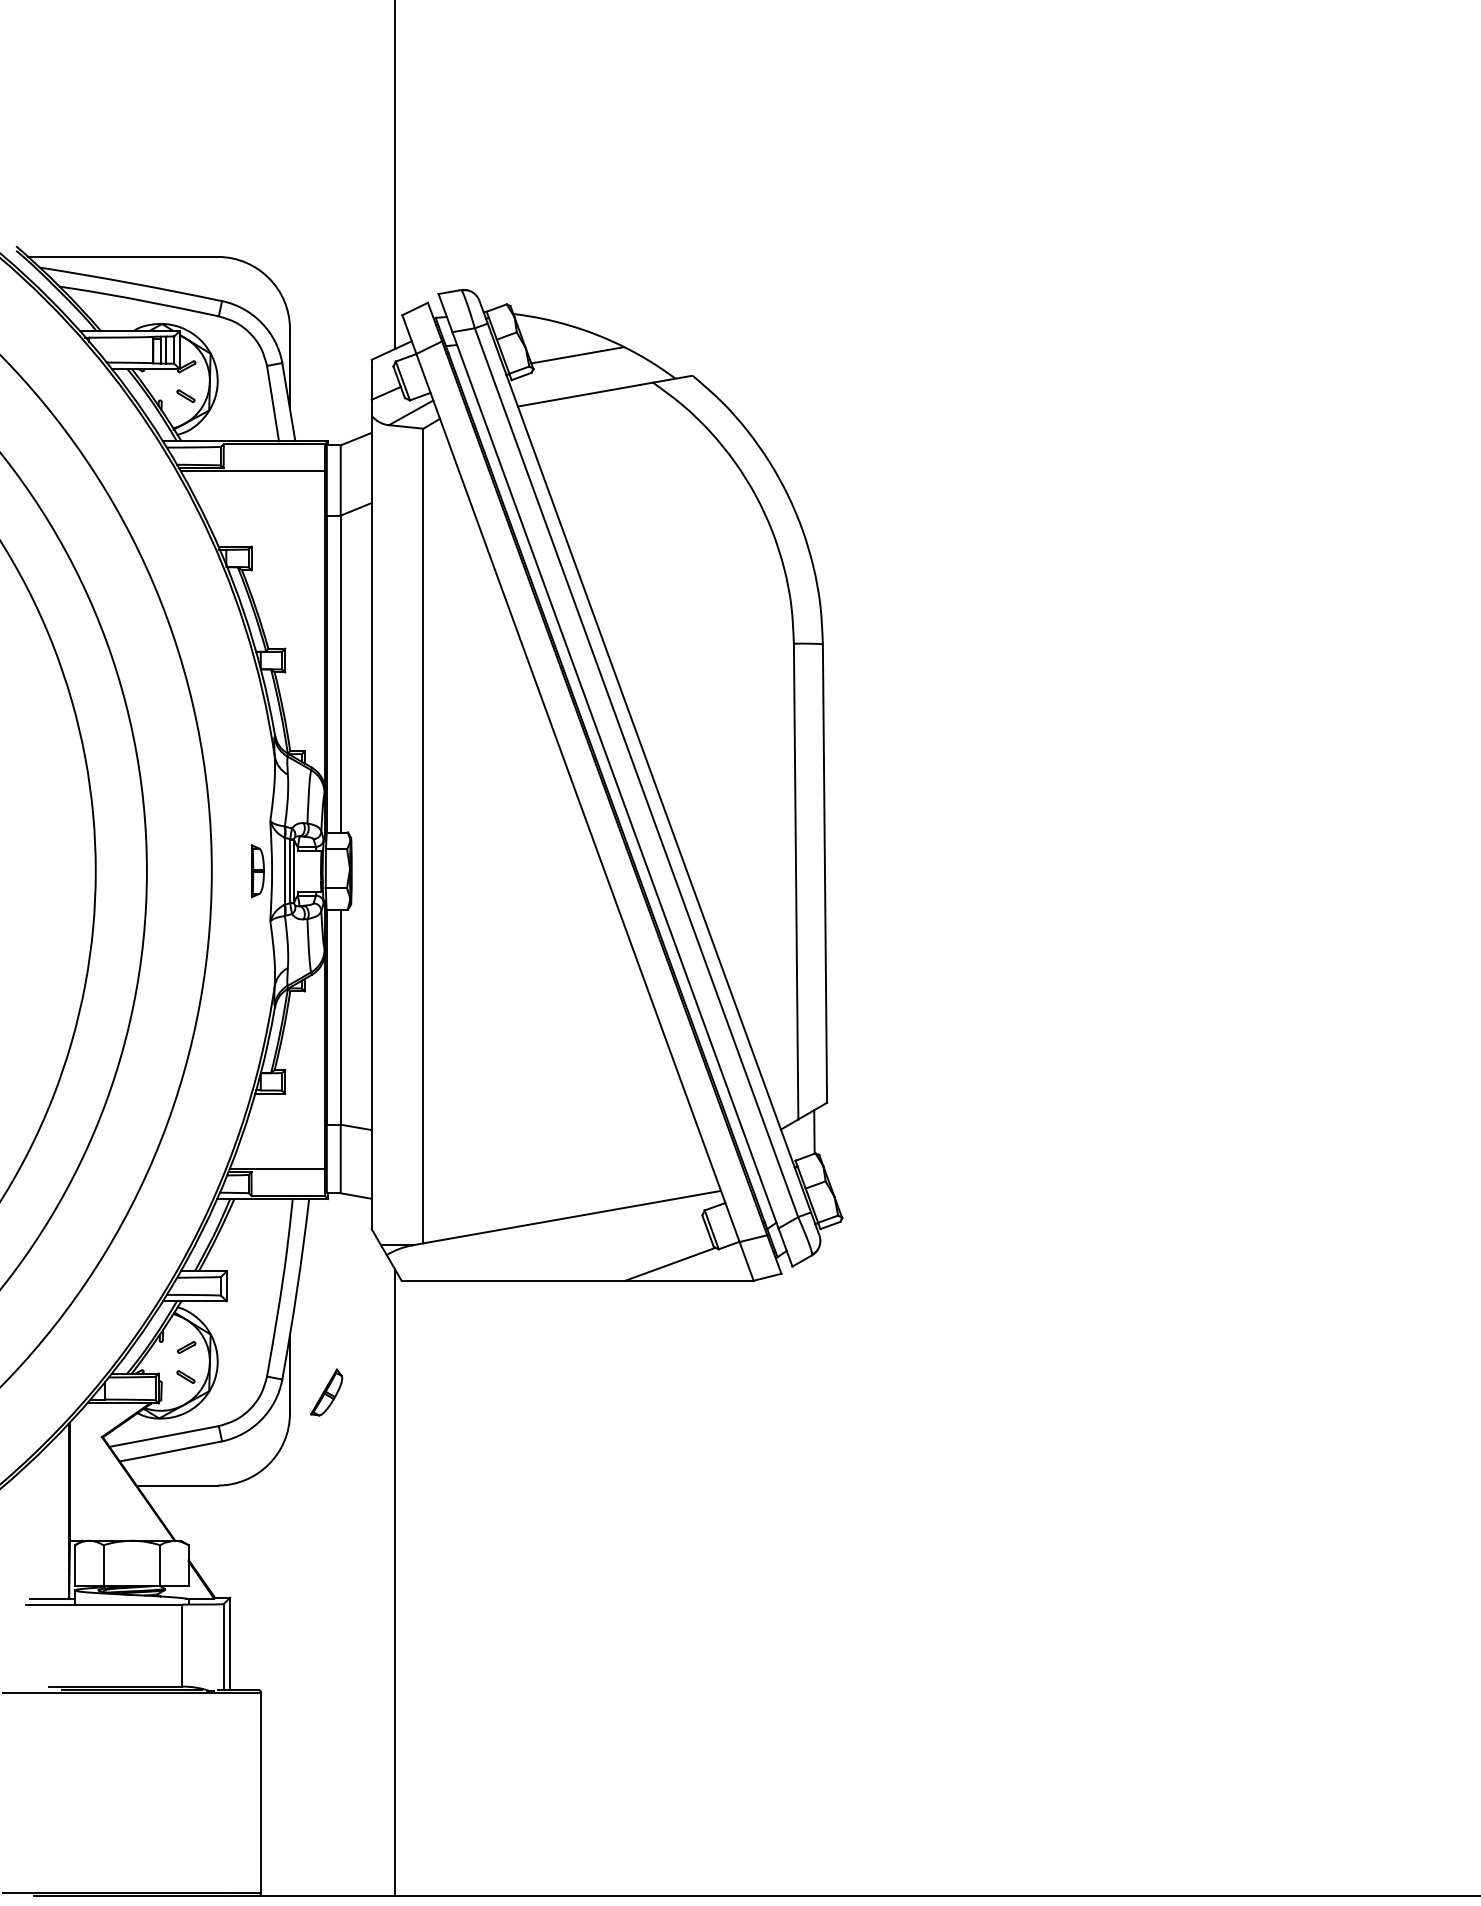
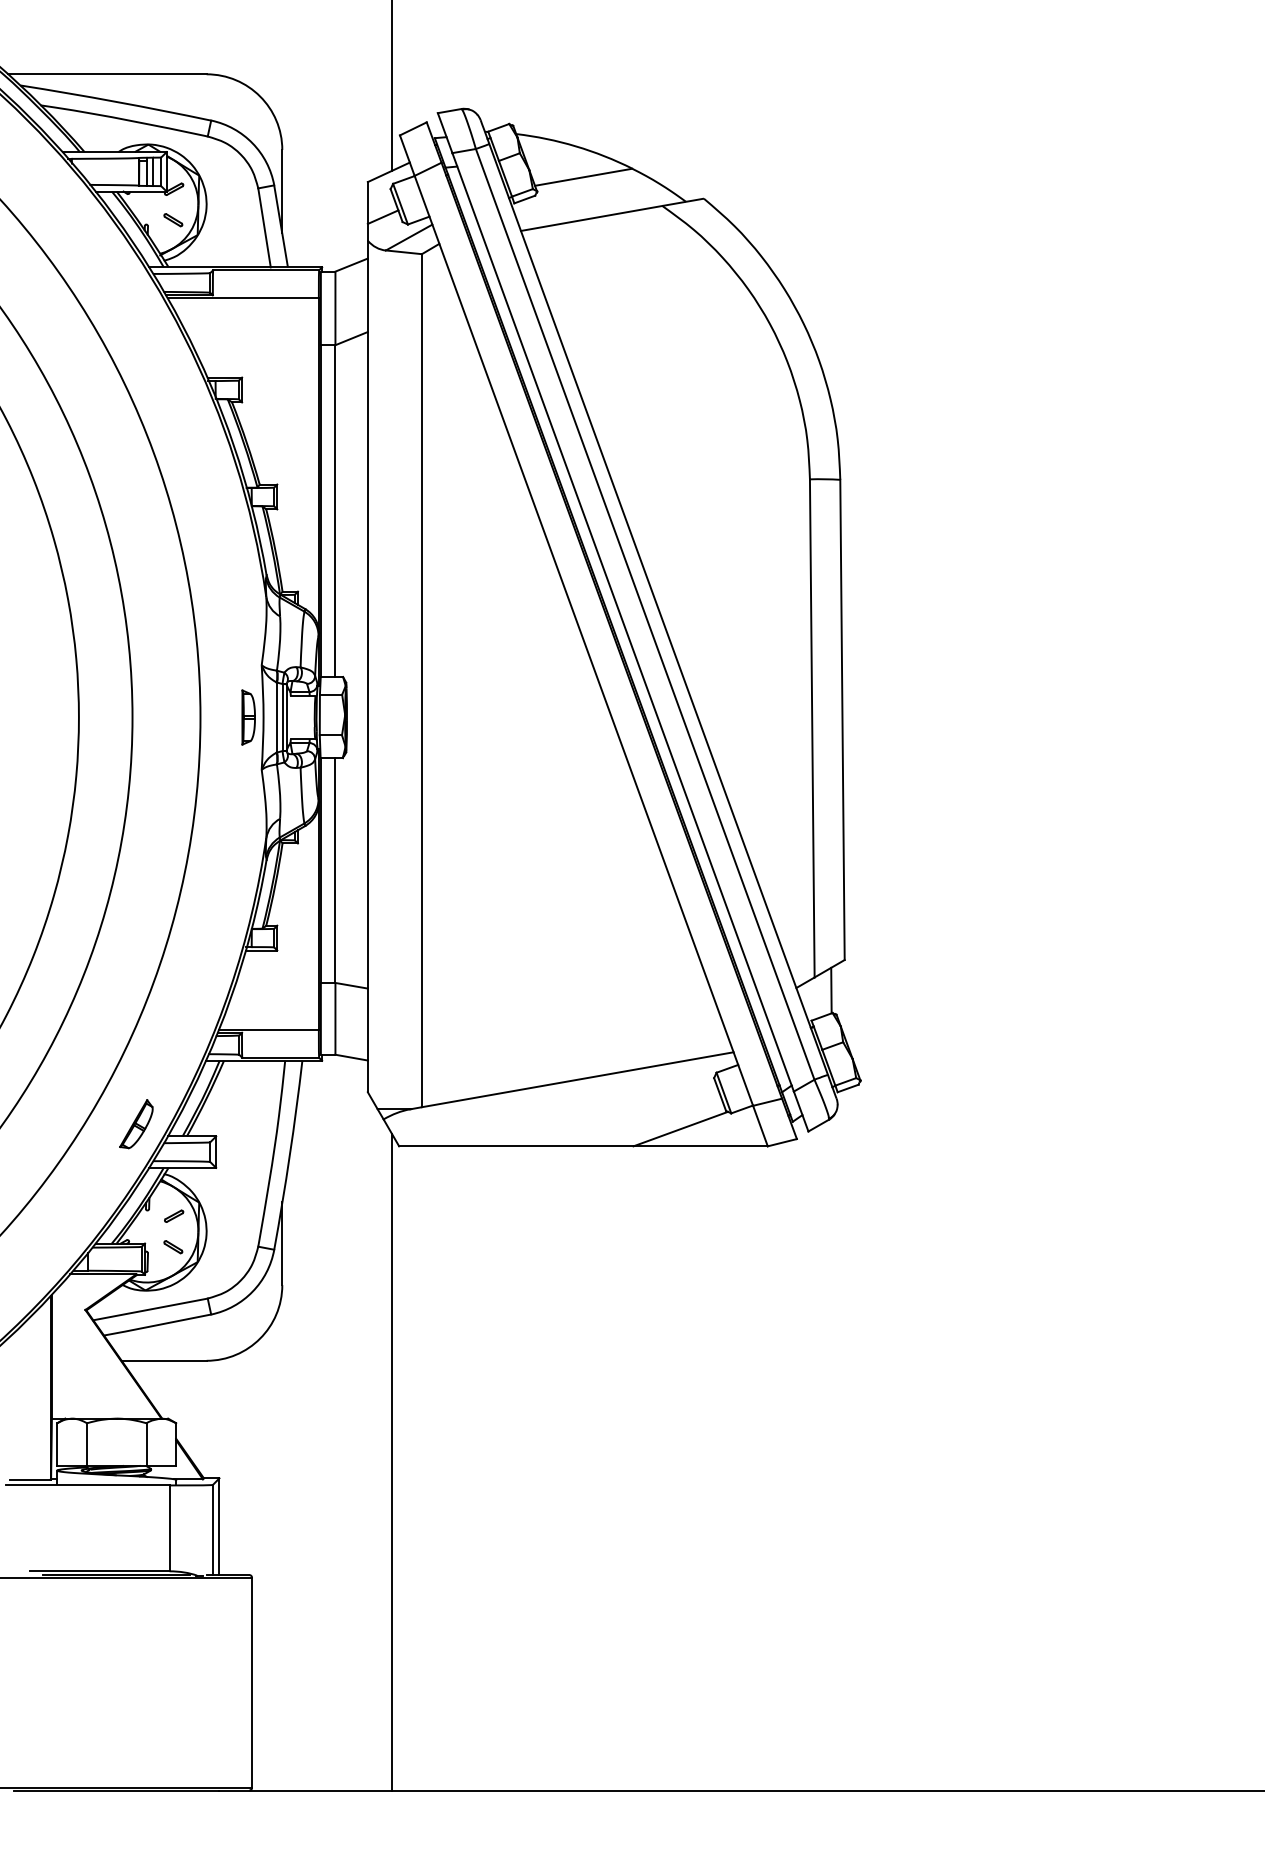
part: (326, 1392) -> (136, 1124), moved

